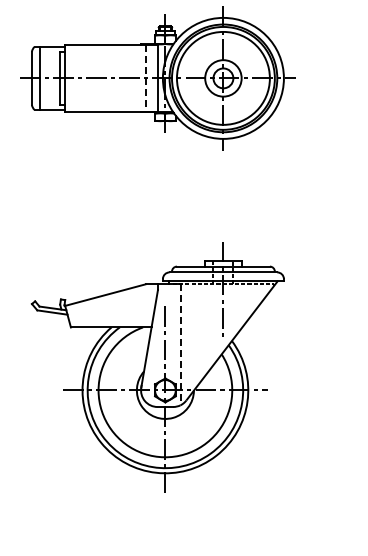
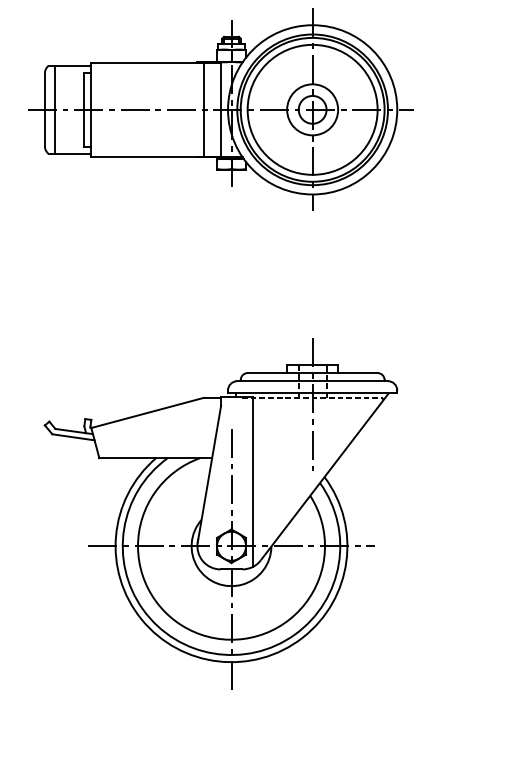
line: (145, 78) -> (203, 109), dashed -> solid
line: (180, 344) -> (252, 482), dashed -> solid

